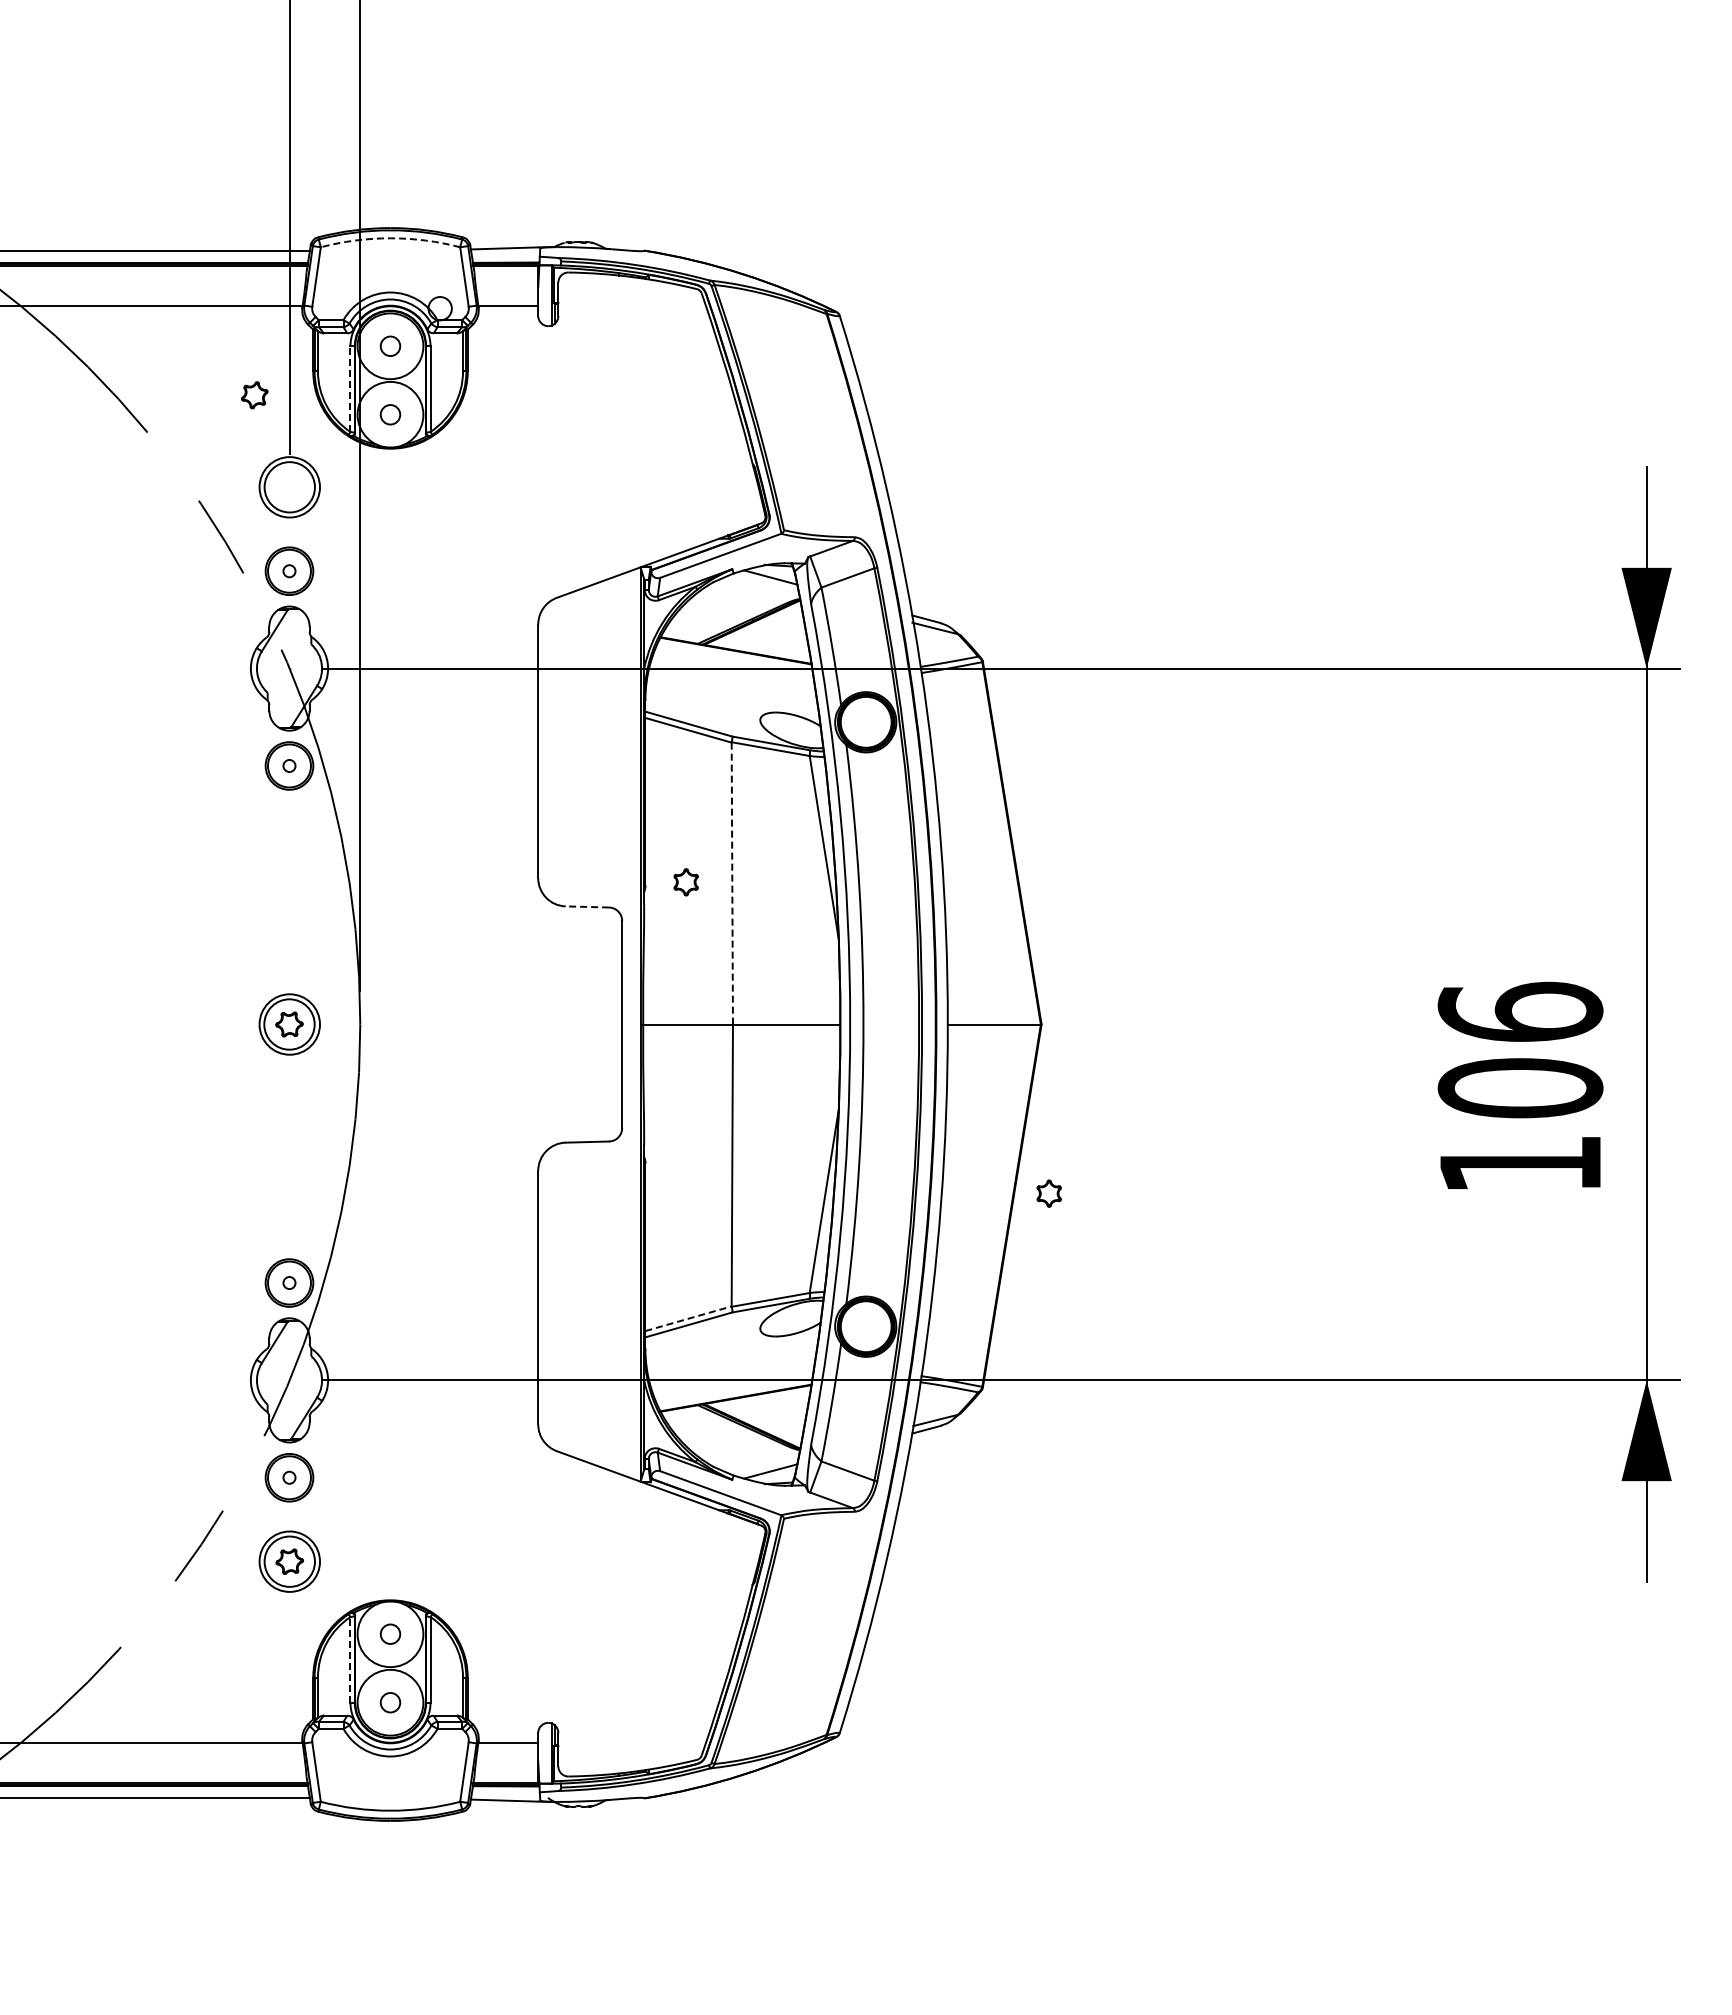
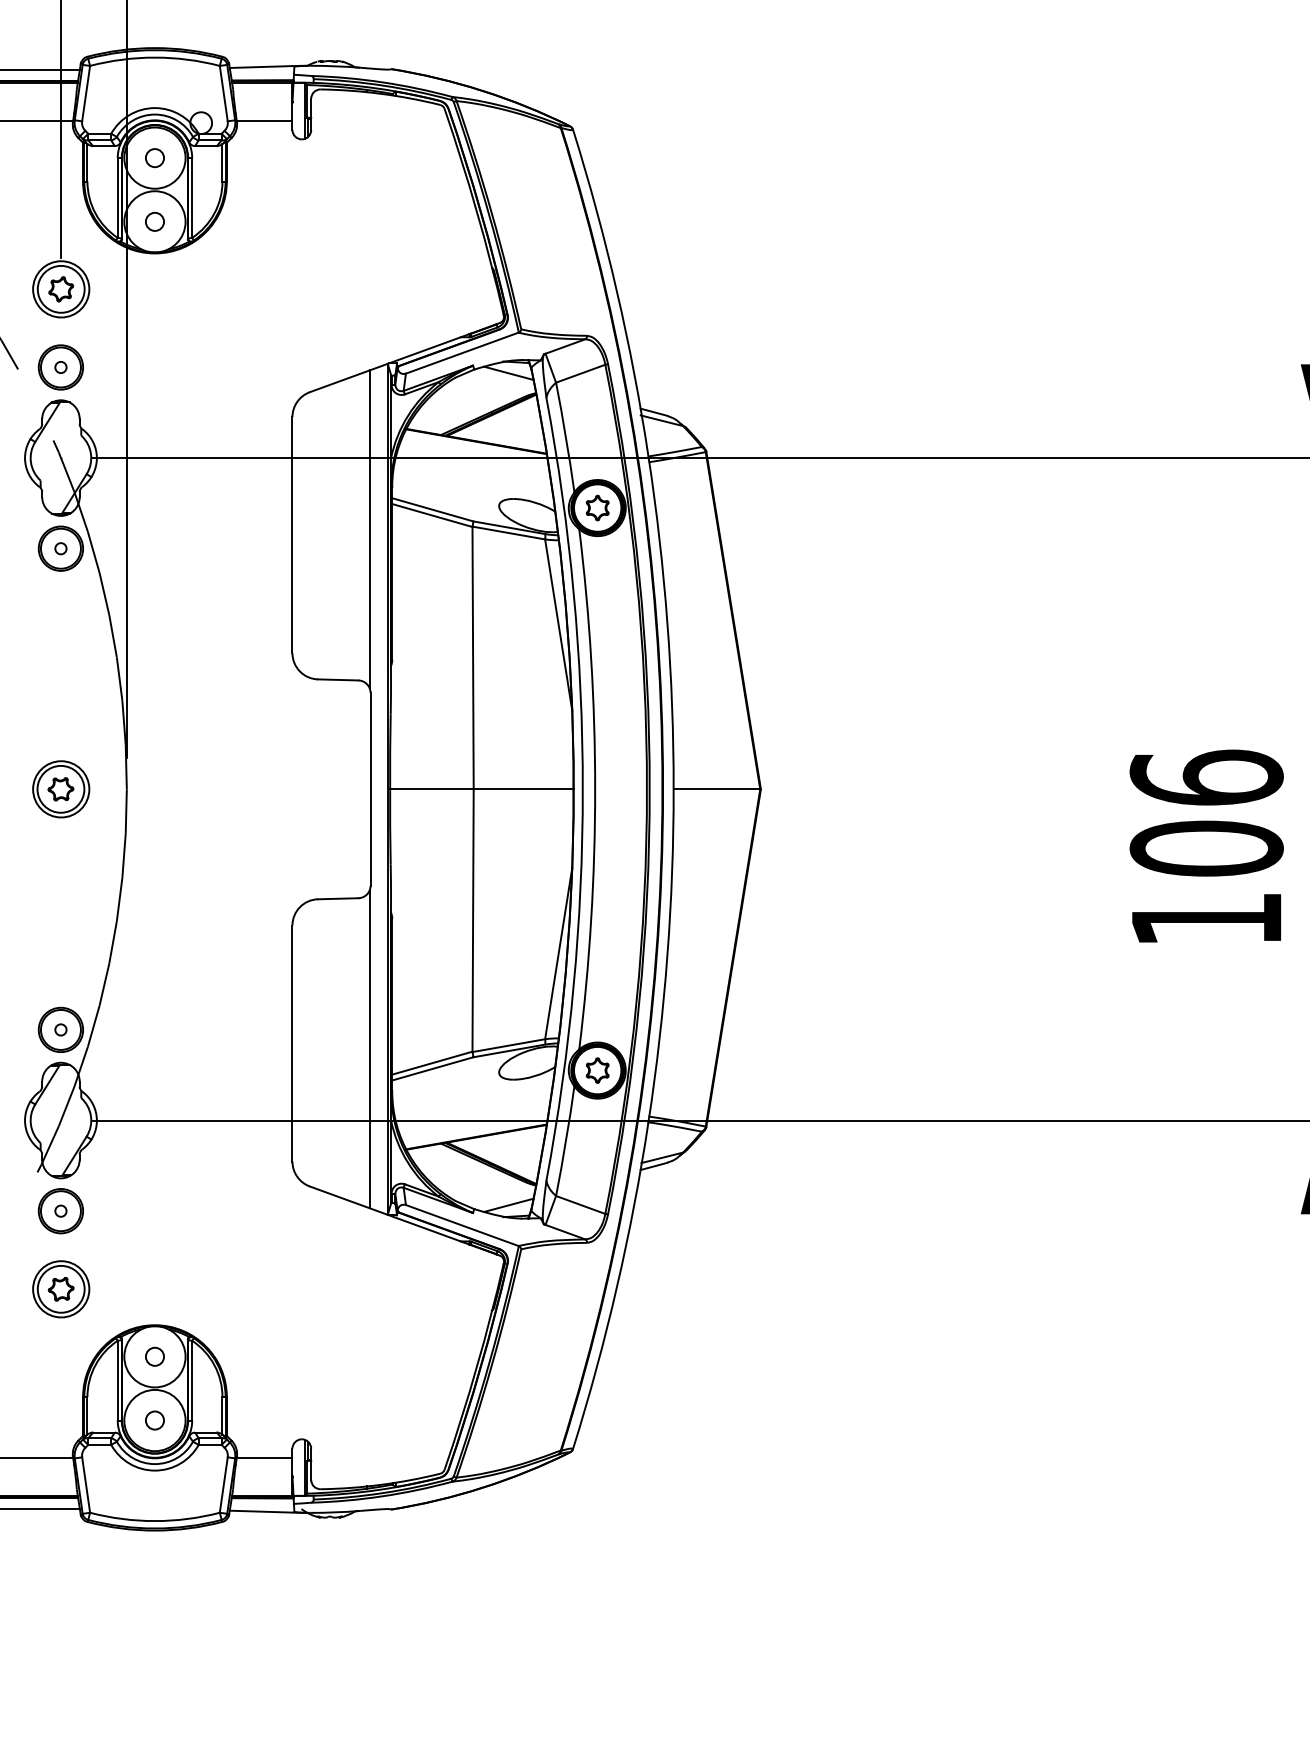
arc: (390, 238) -> (154, 57), dashed -> solid
line: (350, 389) -> (117, 198), dashed -> solid
part: (254, 395) -> (60, 289), moved
line: (621, 744) -> (369, 528), added
part: (685, 882) -> (597, 508), moved
line: (732, 883) -> (473, 658), dashed -> solid
line: (587, 906) -> (338, 679), dashed -> solid
part: (1048, 1193) -> (597, 1070), moved
line: (621, 1303) -> (369, 1048), added
line: (688, 1318) -> (432, 1062), dashed -> solid
line: (350, 1659) -> (117, 1380), dashed -> solid

